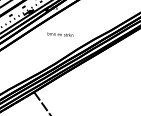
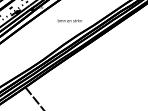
text: (60, 34) -> (69, 20), moved

